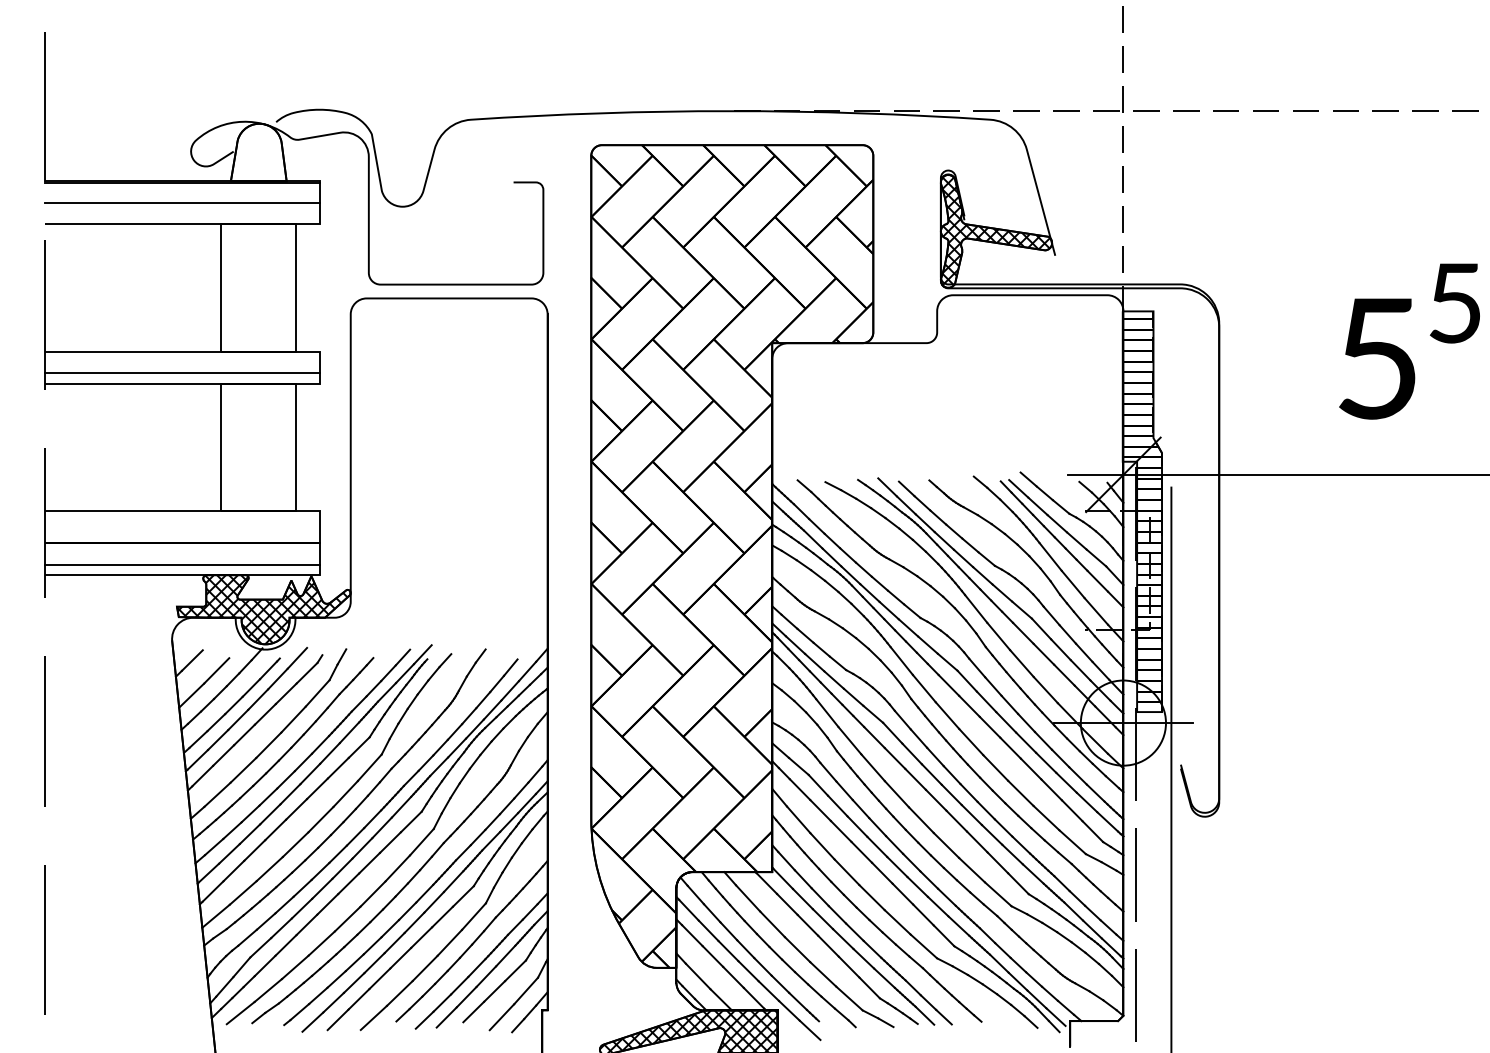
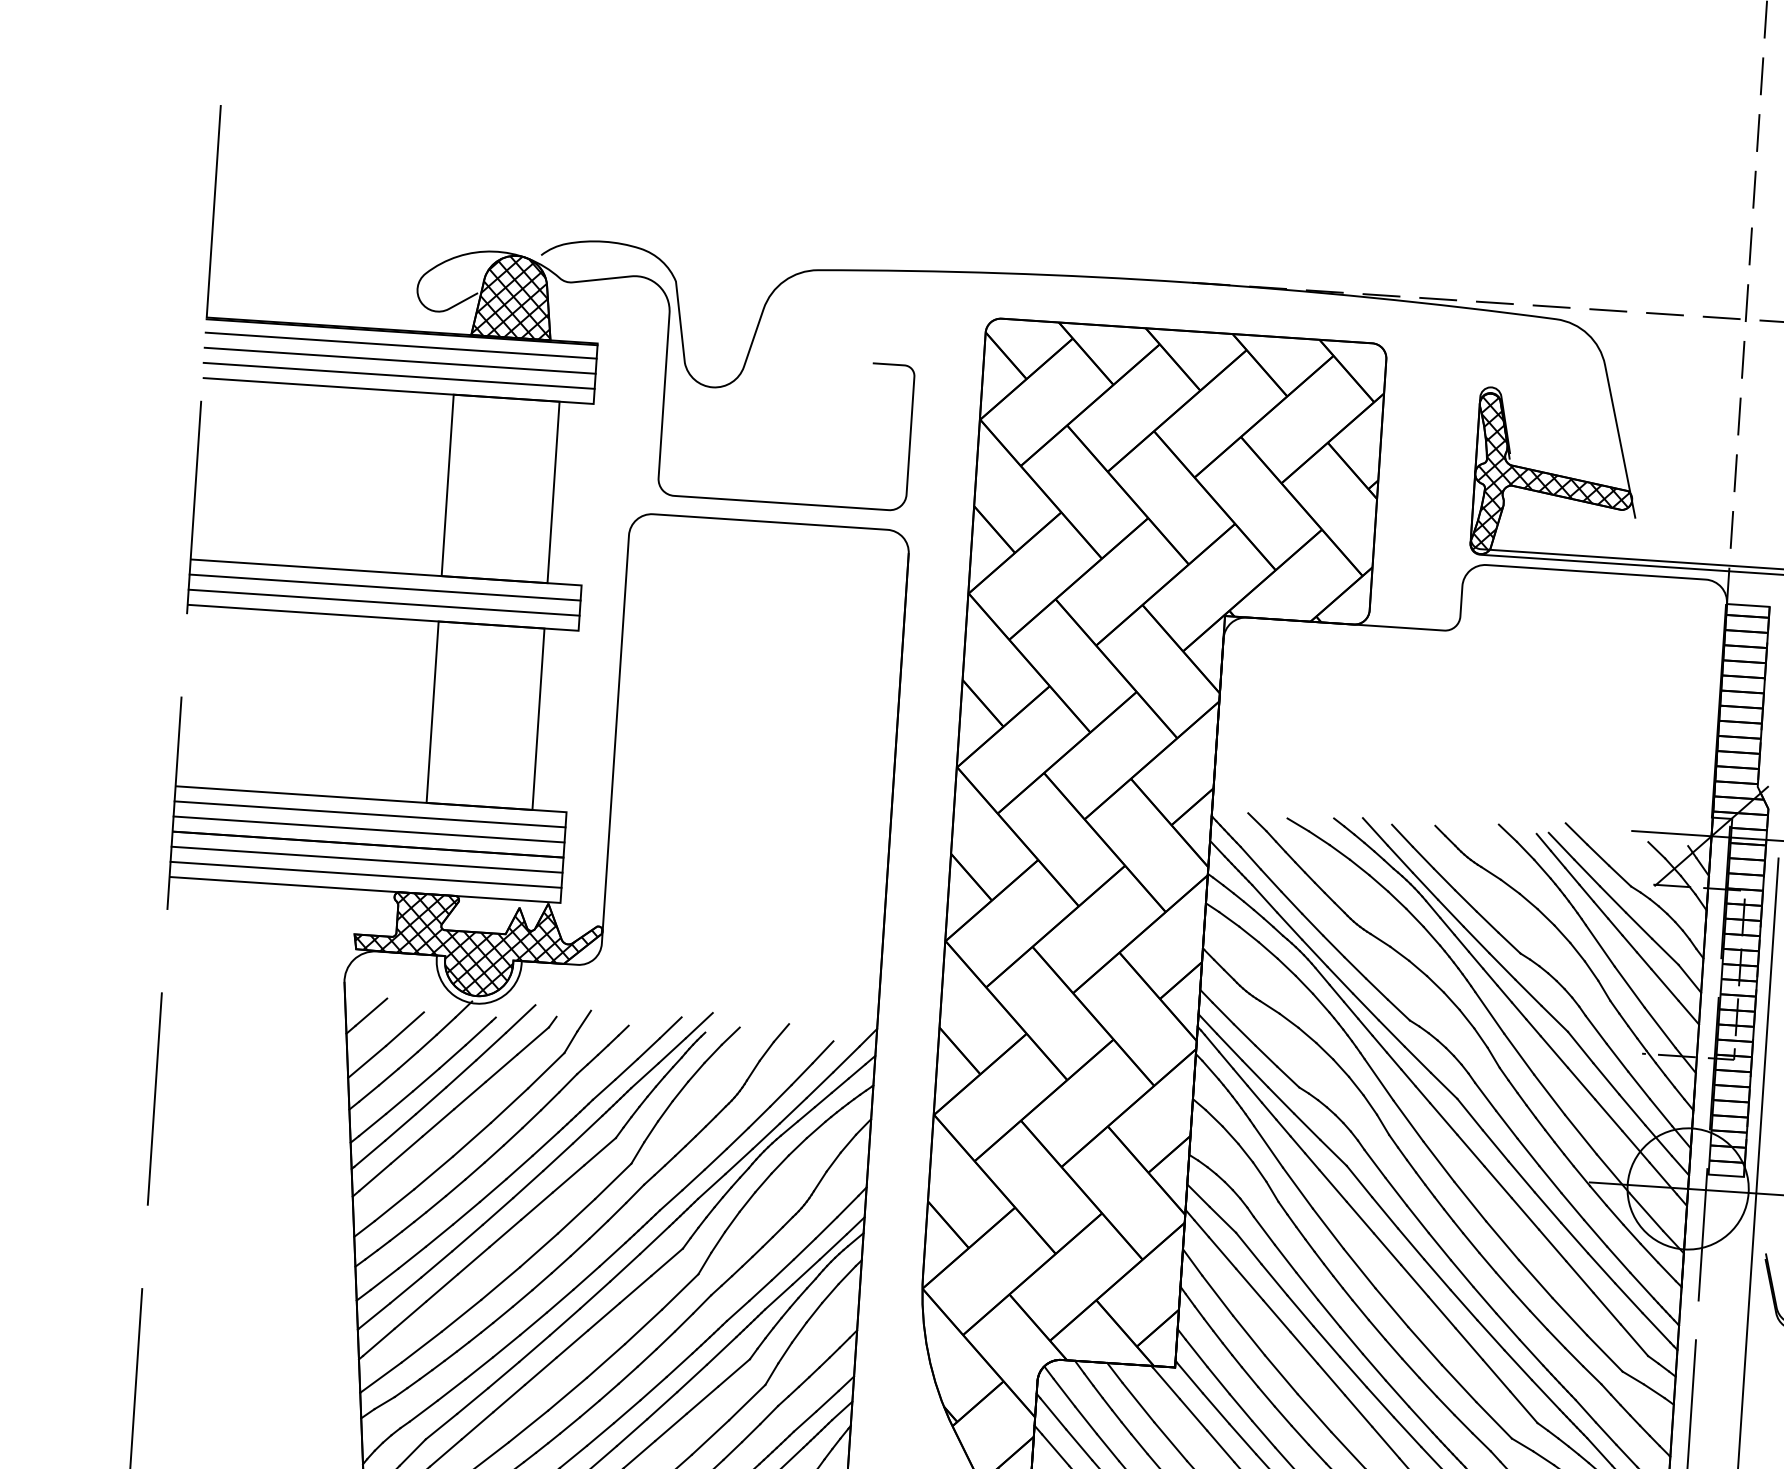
hatch: (258, 152) -> (513, 296), added
line: (181, 192) -> (400, 346), added
line: (181, 213) -> (398, 376), added
line: (181, 362) -> (384, 587), added
line: (181, 521) -> (369, 813), added
line: (181, 532) -> (367, 829), added
line: (181, 553) -> (365, 859), added

